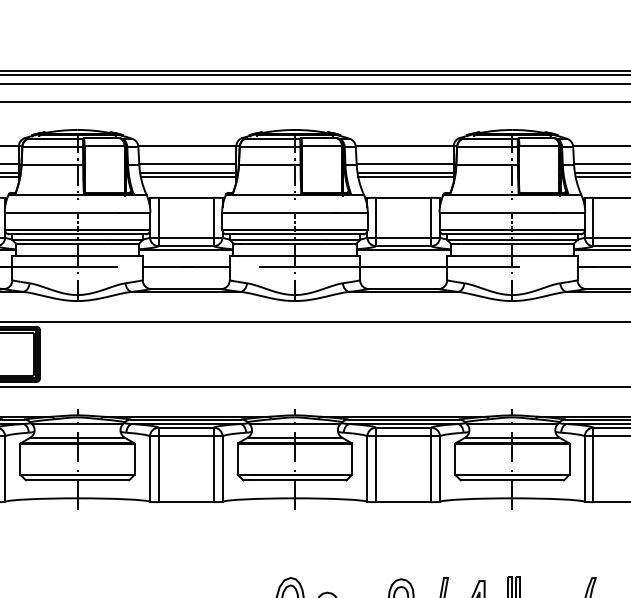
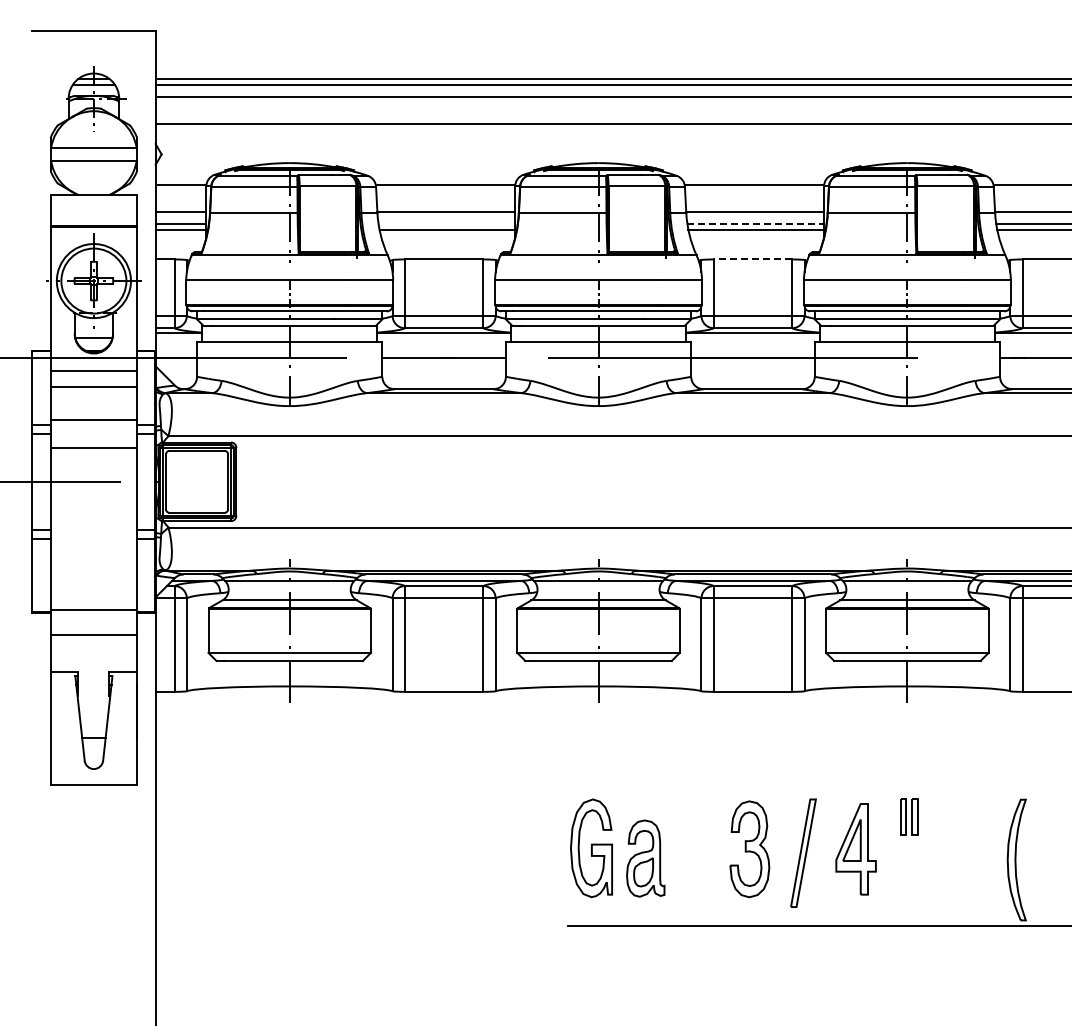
line: (187, 172) -> (446, 223), removed
line: (406, 172) -> (756, 223), solid -> dashed
line: (403, 197) -> (752, 259), solid -> dashed

